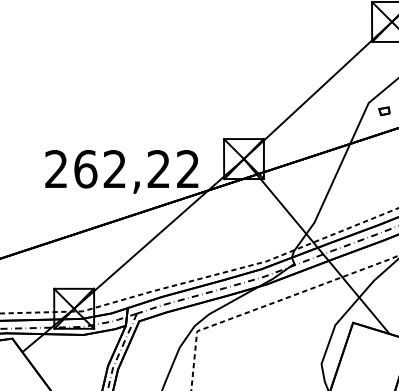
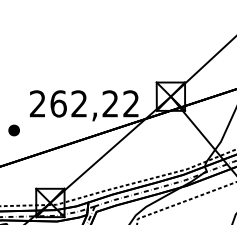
part: (23, 206) -> (14, 130), added

